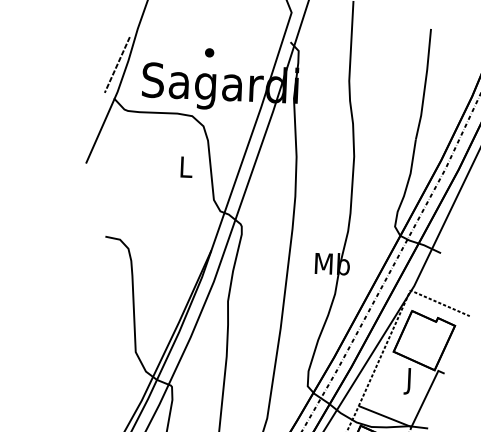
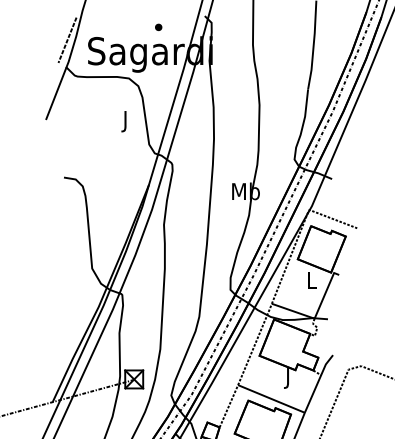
part: (209, 51) -> (158, 26), moved
text: (185, 169) -> (125, 121), L -> J
text: (409, 381) -> (311, 282), J -> L

